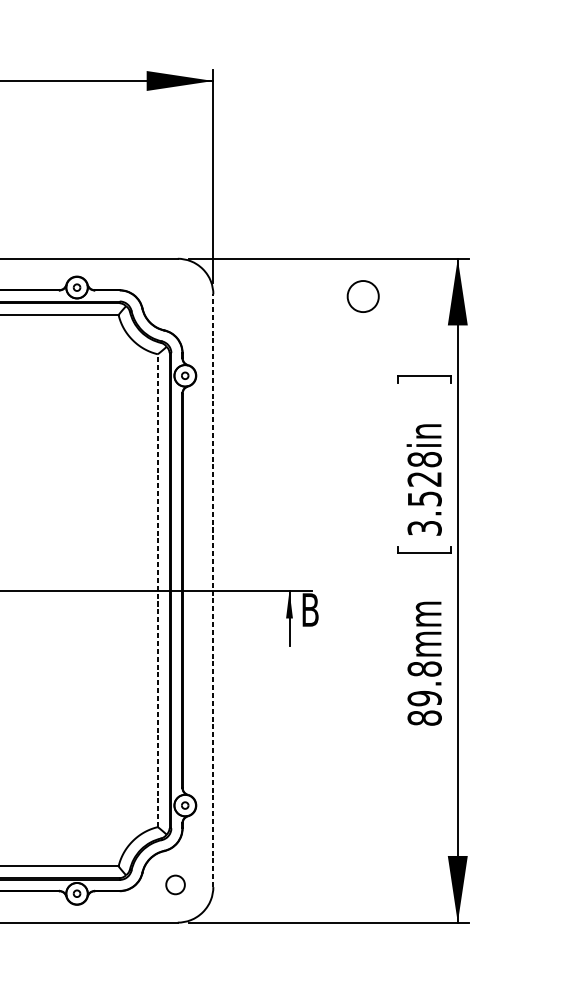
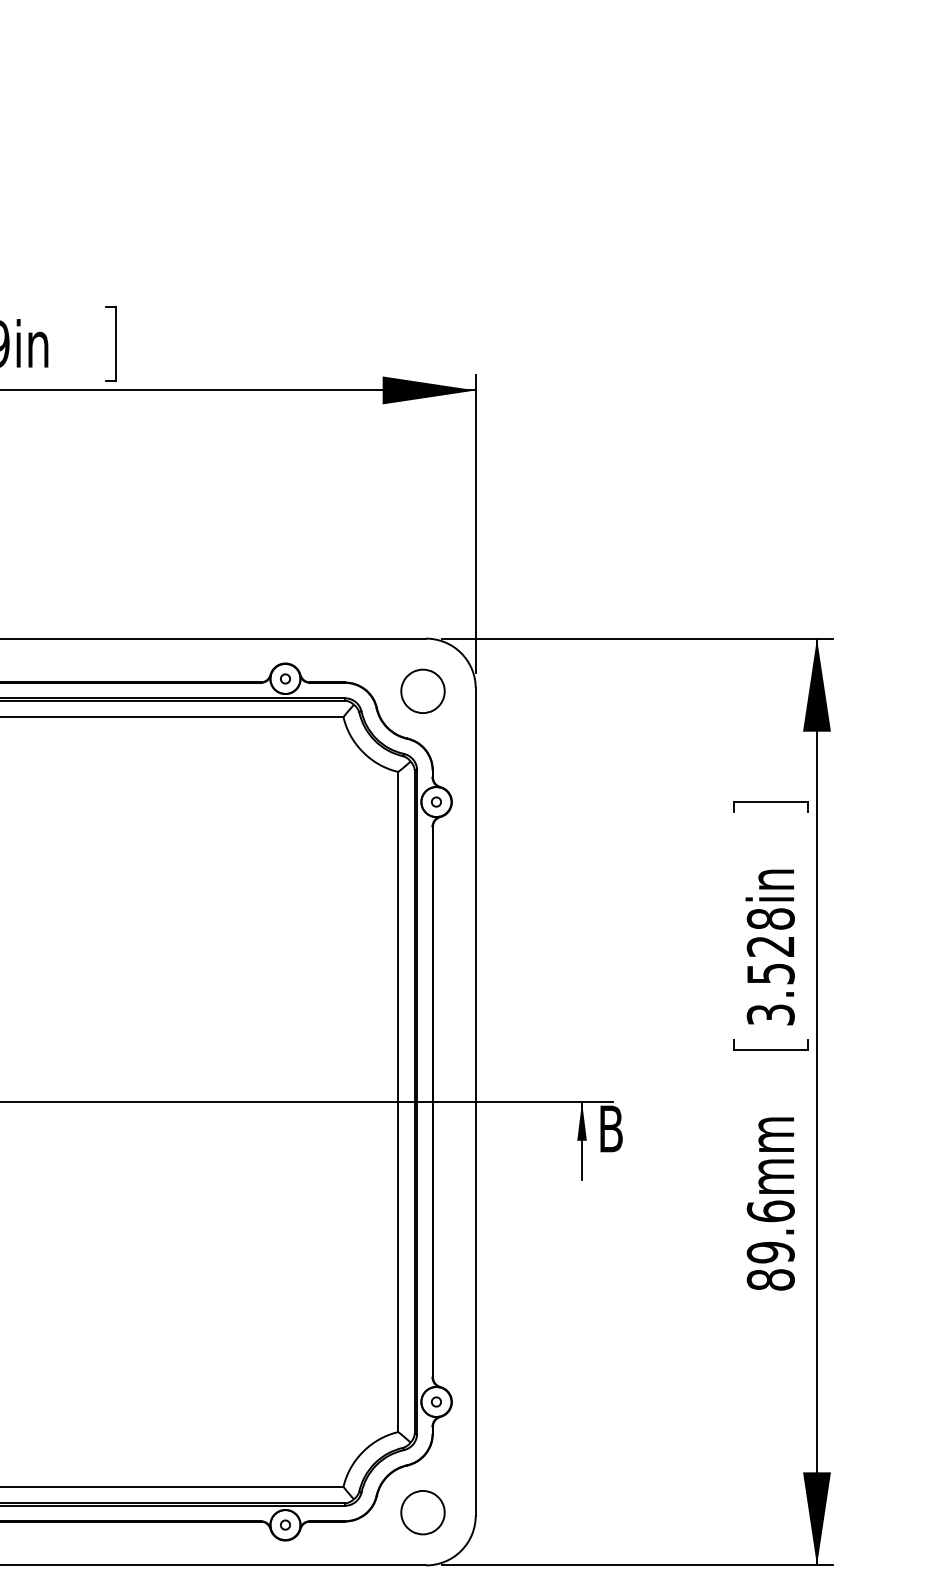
part: (362, 295) -> (422, 690), moved
line: (158, 590) -> (398, 1101), dashed -> solid
line: (213, 591) -> (475, 1102), dashed -> solid
text: (424, 669) -> (770, 1211), 89.8mm -> 89.6mm
part: (175, 884) -> (422, 1512), size x1.67

